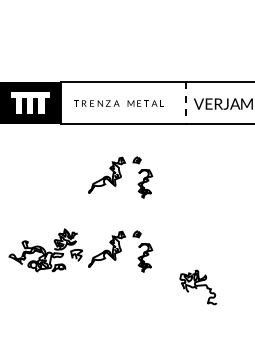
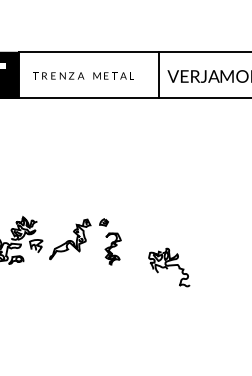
line: (186, 102) -> (159, 74), dashed -> solid
part: (120, 177) -> (85, 158), removed
part: (198, 287) -> (169, 267), moved

